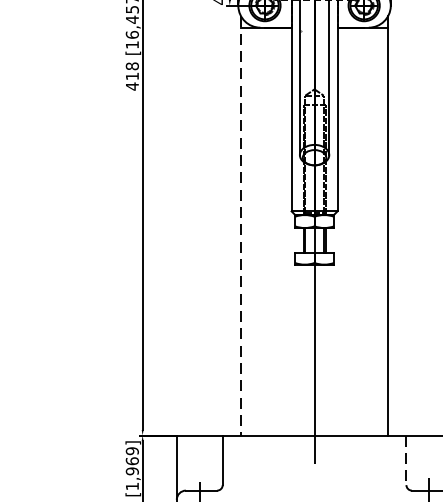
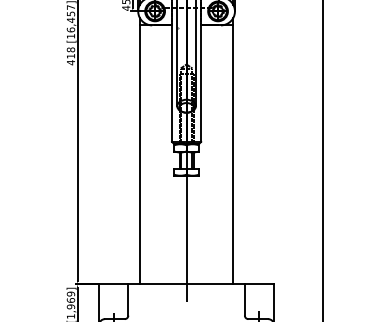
line: (240, 226) -> (139, 151), dashed -> solid
line: (405, 459) -> (244, 299), dashed -> solid

